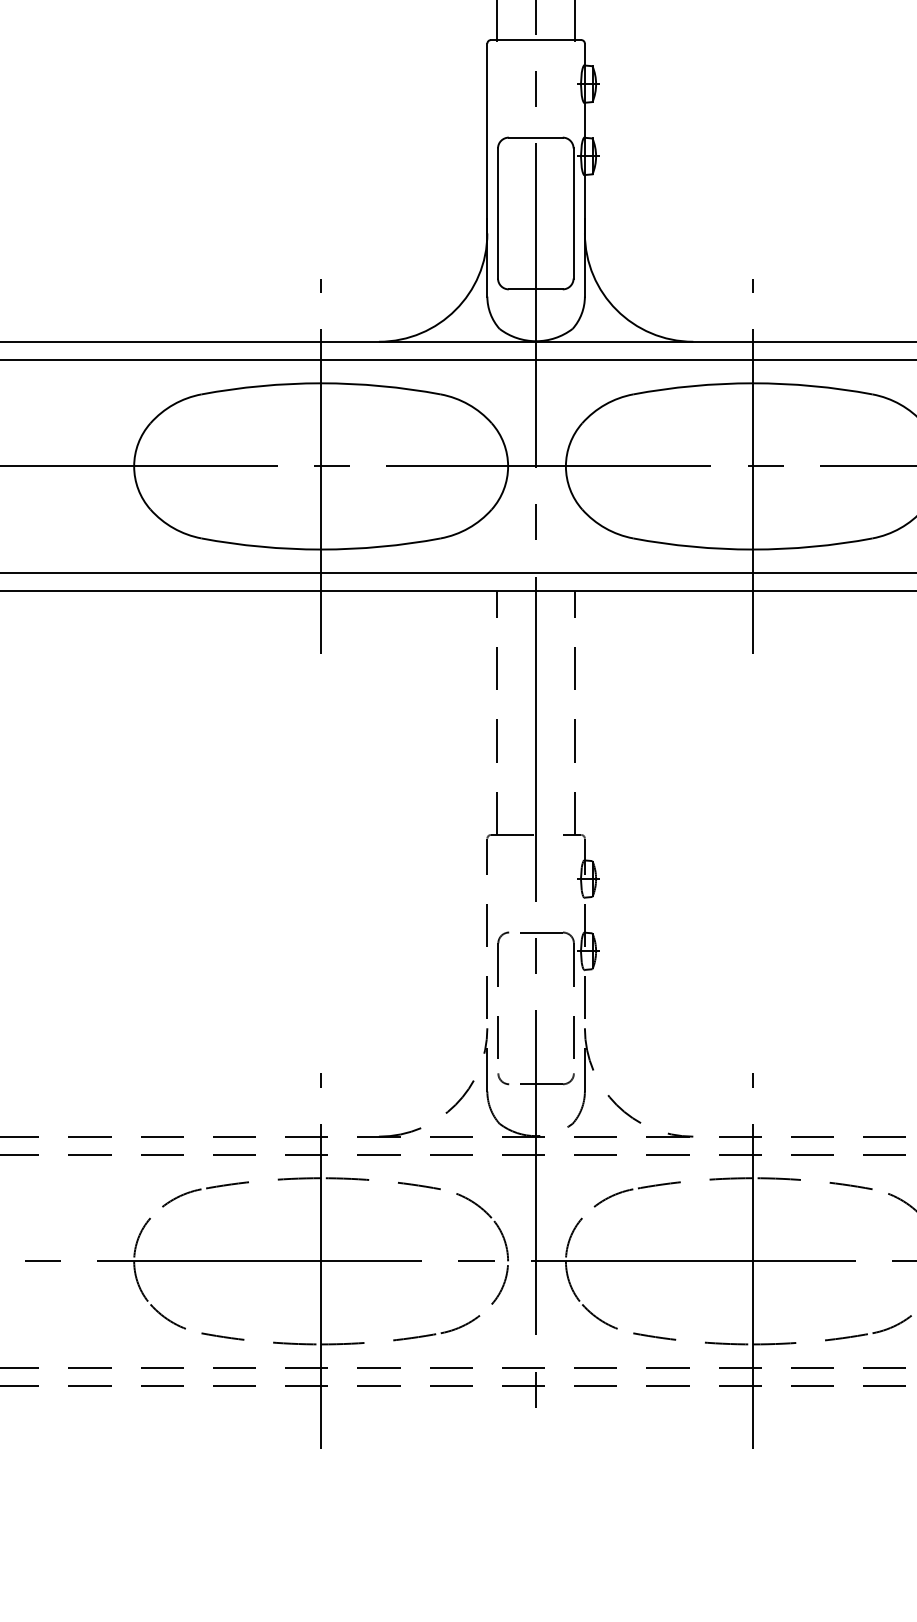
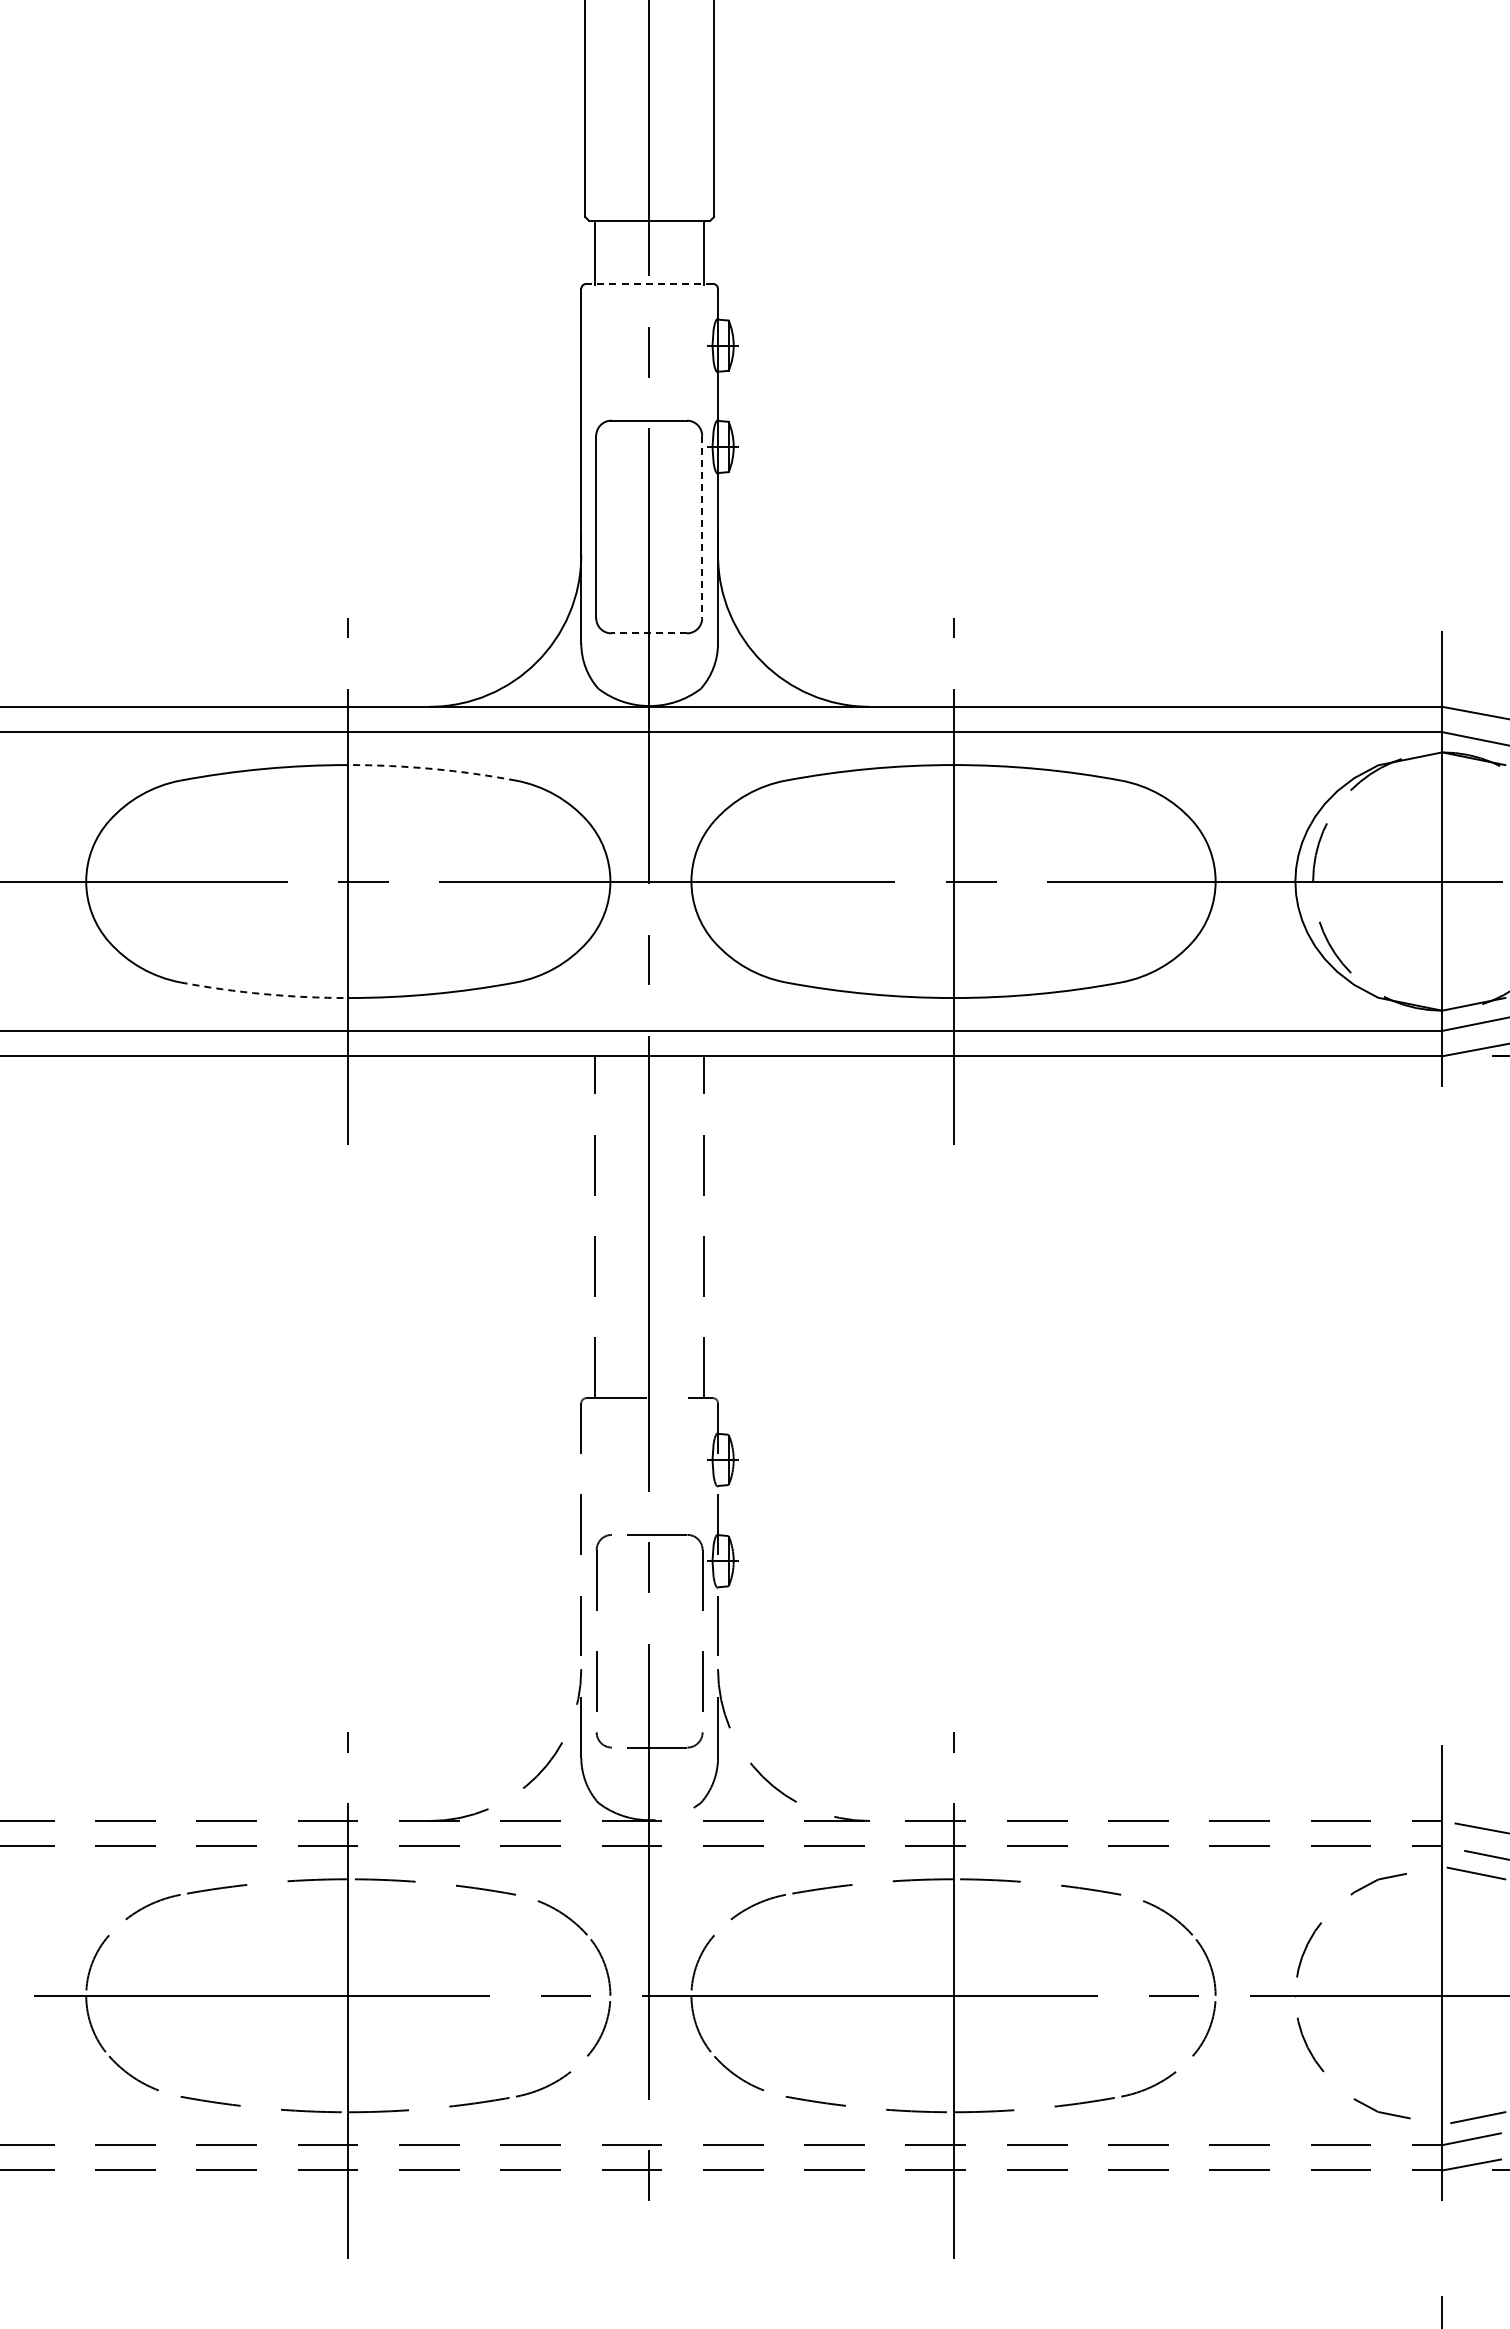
line: (536, 39) -> (649, 283), solid -> dashed
line: (573, 213) -> (702, 527), solid -> dashed
line: (536, 289) -> (649, 633), solid -> dashed
arc: (381, 385) -> (432, 768), solid -> dashed
arc: (261, 547) -> (264, 994), solid -> dashed

